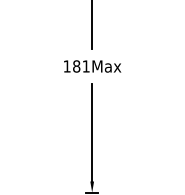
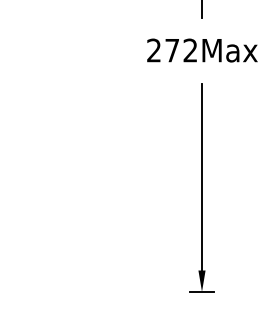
text: (76, 66) -> (171, 50), 181Max -> 272Max

